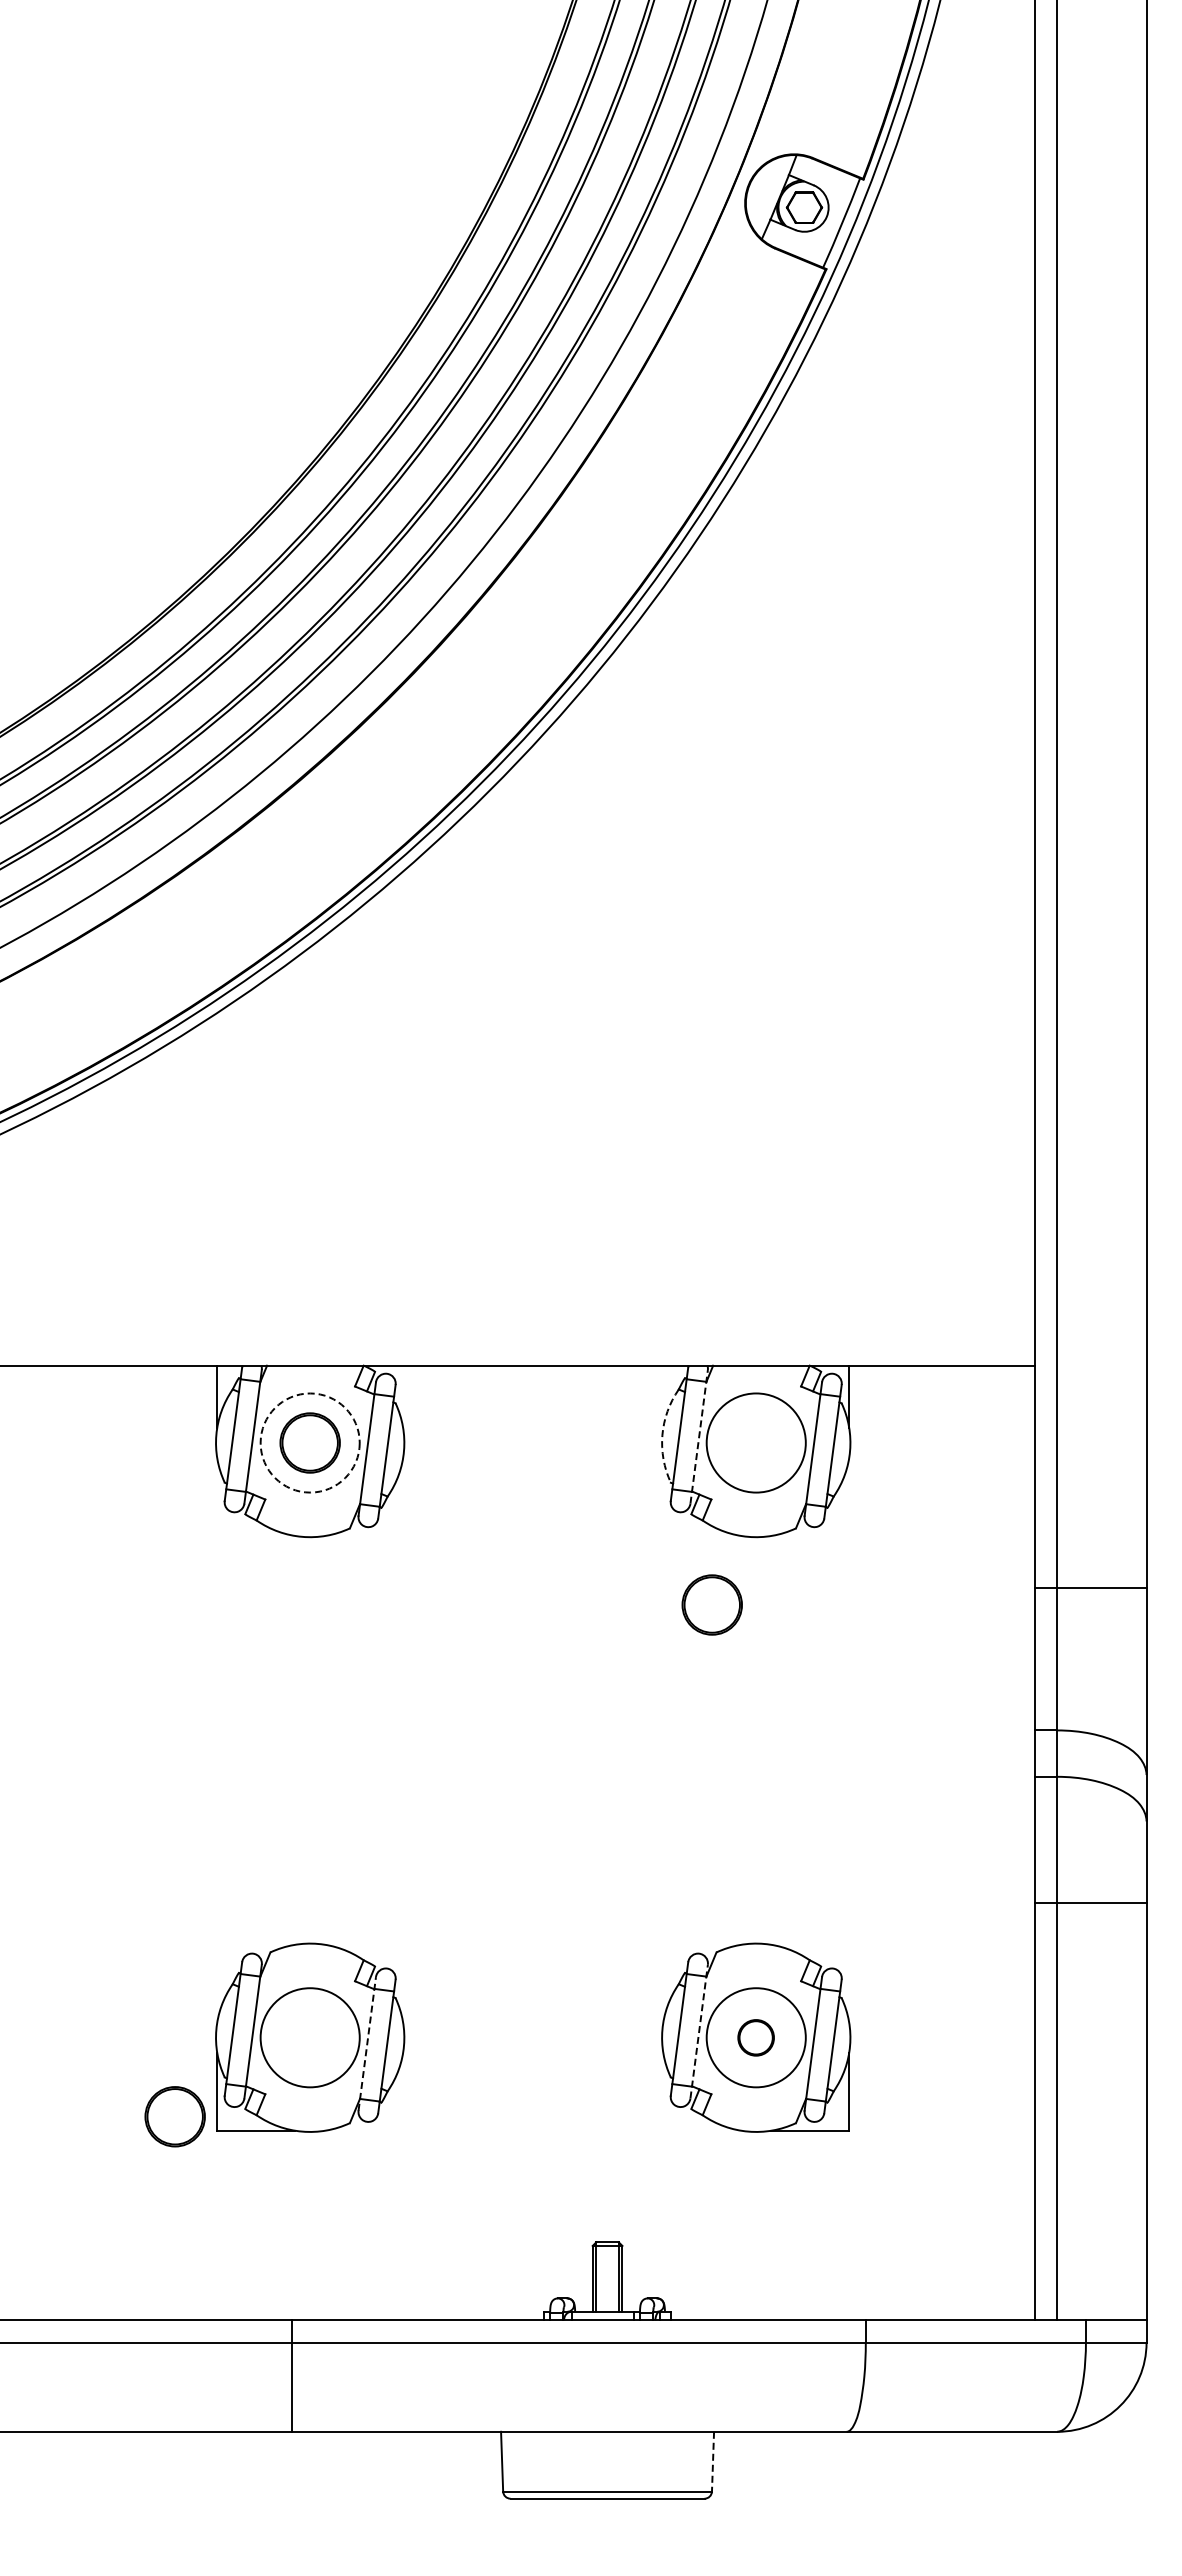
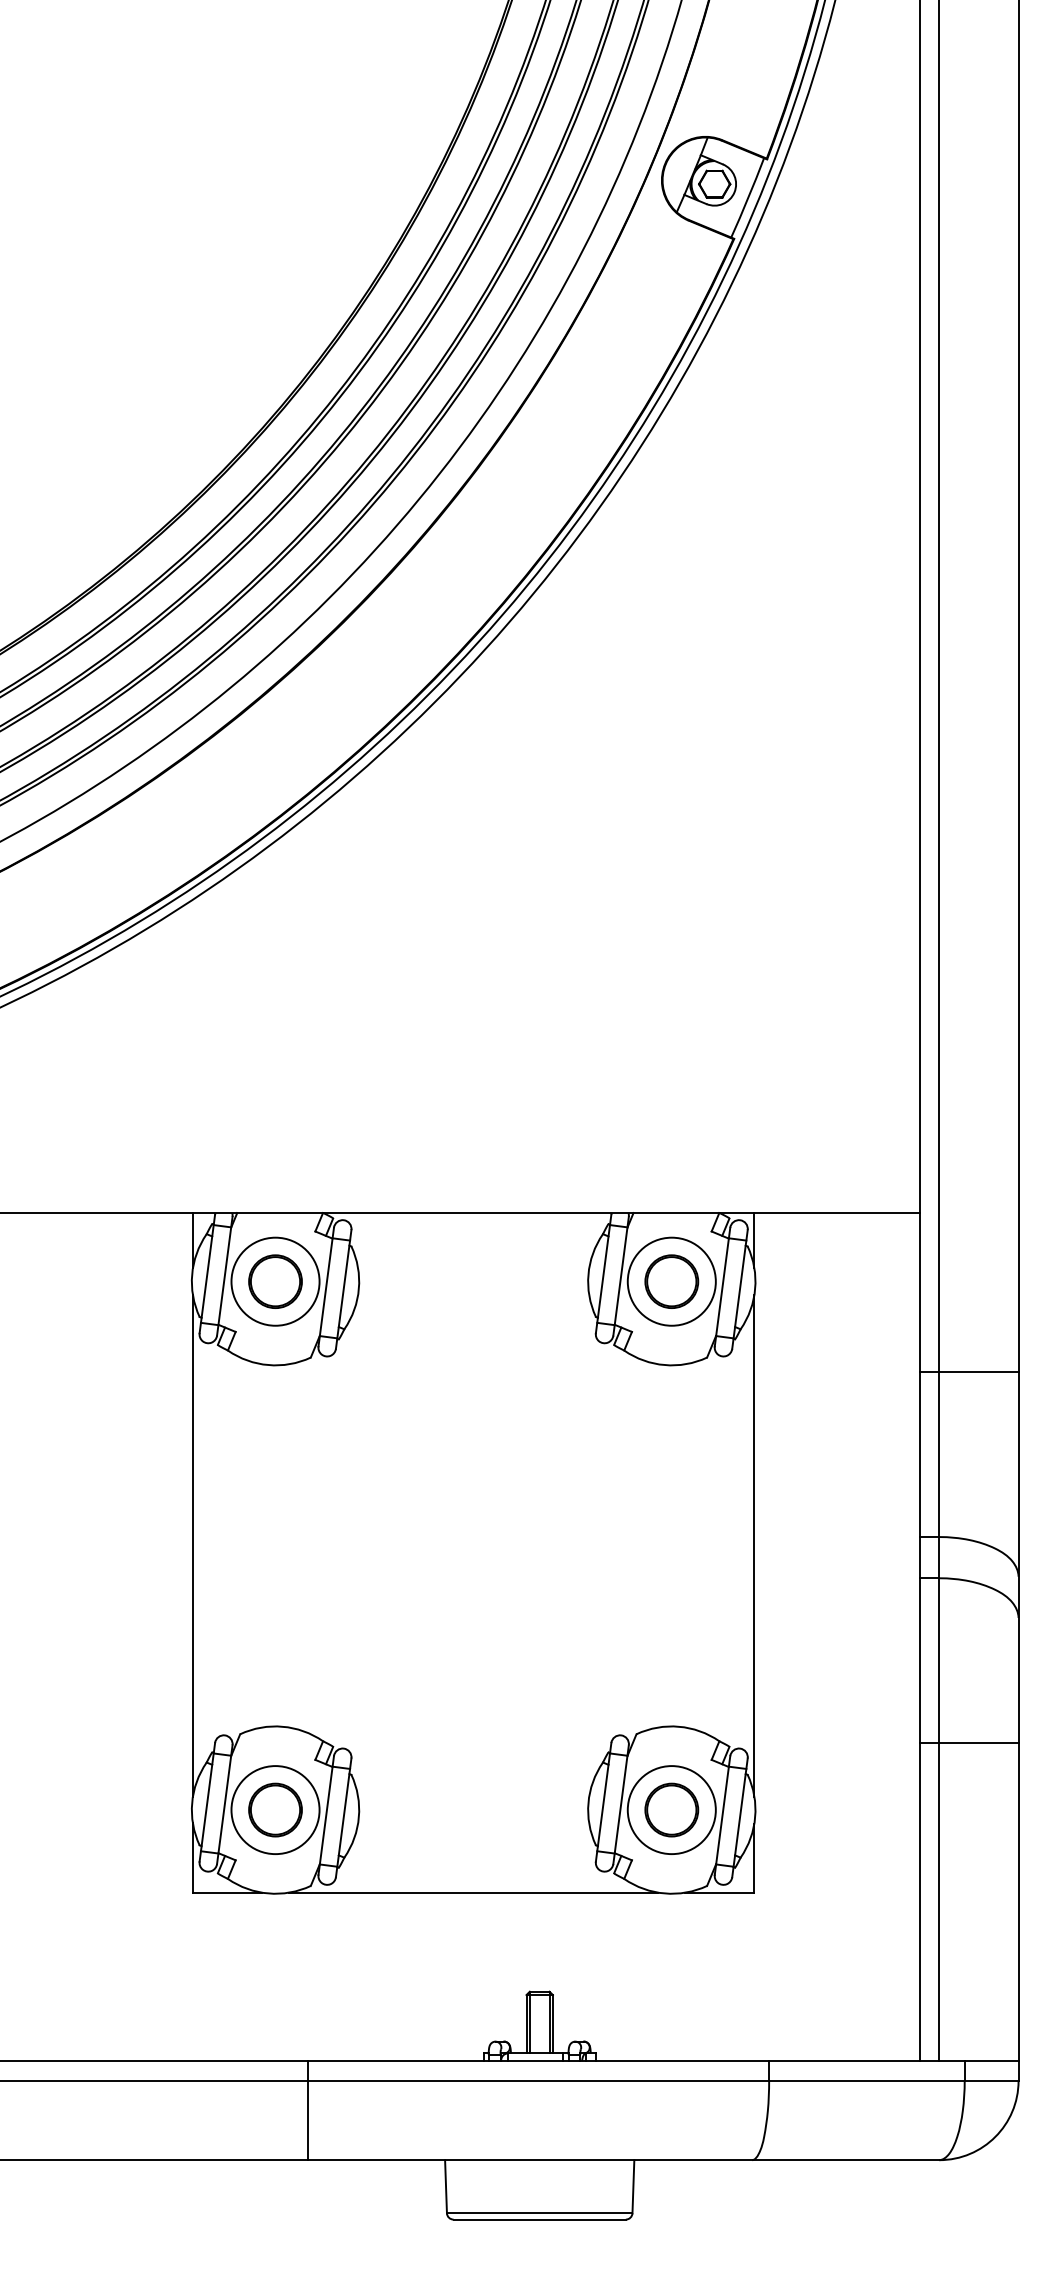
arc: (662, 1435) -> (588, 1275), dashed -> solid
line: (699, 1436) -> (621, 1275), dashed -> solid
circle: (309, 1442) -> (274, 1281), dashed -> solid
line: (1090, 1587) -> (968, 1371), moved
part: (711, 1604) -> (671, 1281), moved
line: (217, 1740) -> (193, 1546), added
line: (849, 1740) -> (754, 1546), added
line: (1090, 1902) -> (968, 1743), moved
line: (699, 2031) -> (621, 1804), dashed -> solid
part: (755, 2037) -> (671, 1809), size x1.67
line: (367, 2043) -> (326, 1815), dashed -> solid
part: (174, 2116) -> (274, 1809), moved
line: (533, 2130) -> (473, 1892), added
line: (291, 2375) -> (307, 2110), moved
line: (713, 2461) -> (633, 2186), dashed -> solid

